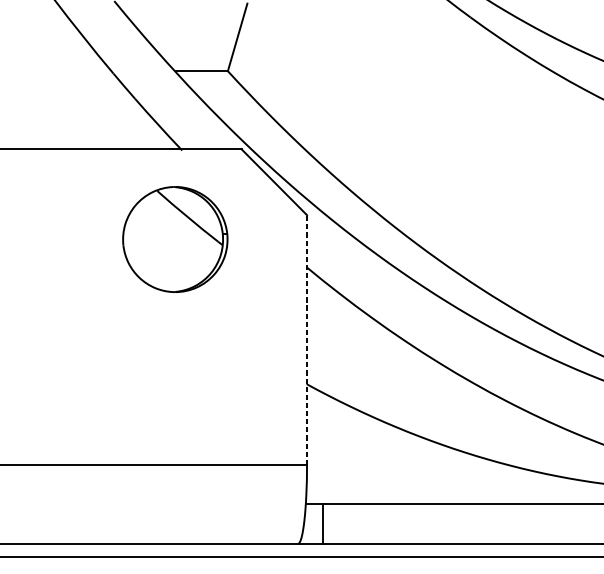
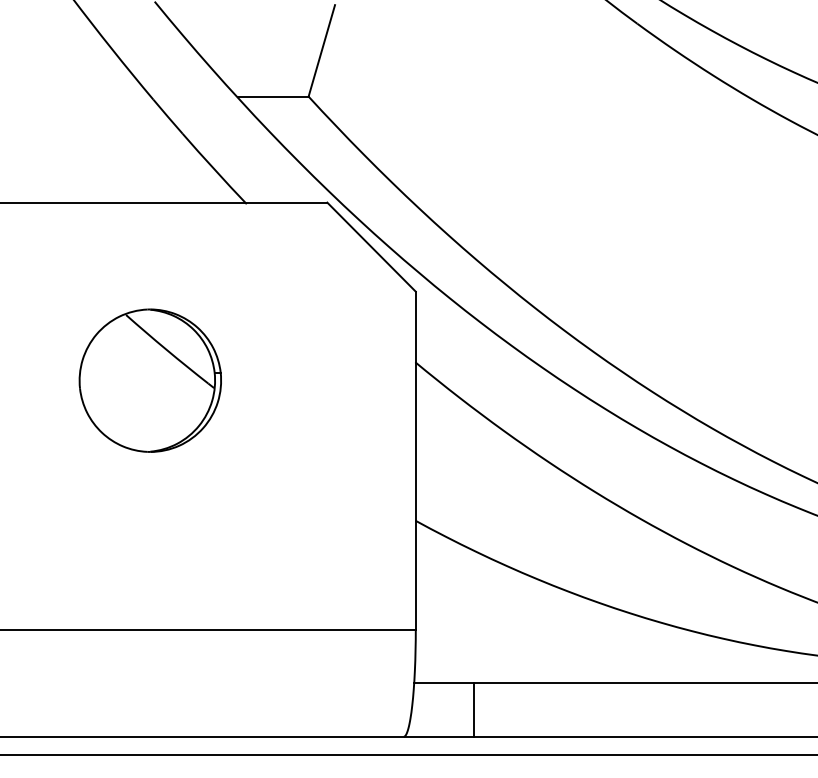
part: (174, 239) -> (149, 380), moved
line: (306, 339) -> (415, 460), dashed -> solid
line: (323, 523) -> (474, 709), moved

